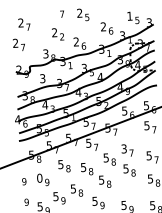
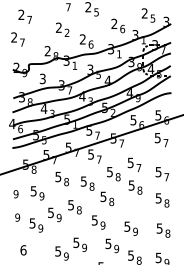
text: (129, 16) -> (144, 13), 1 -> 2
text: (45, 54) -> (47, 51), 3 -> 2
text: (123, 148) -> (130, 162), 3 -> 5
text: (39, 178) -> (33, 191), 0 -> 5

